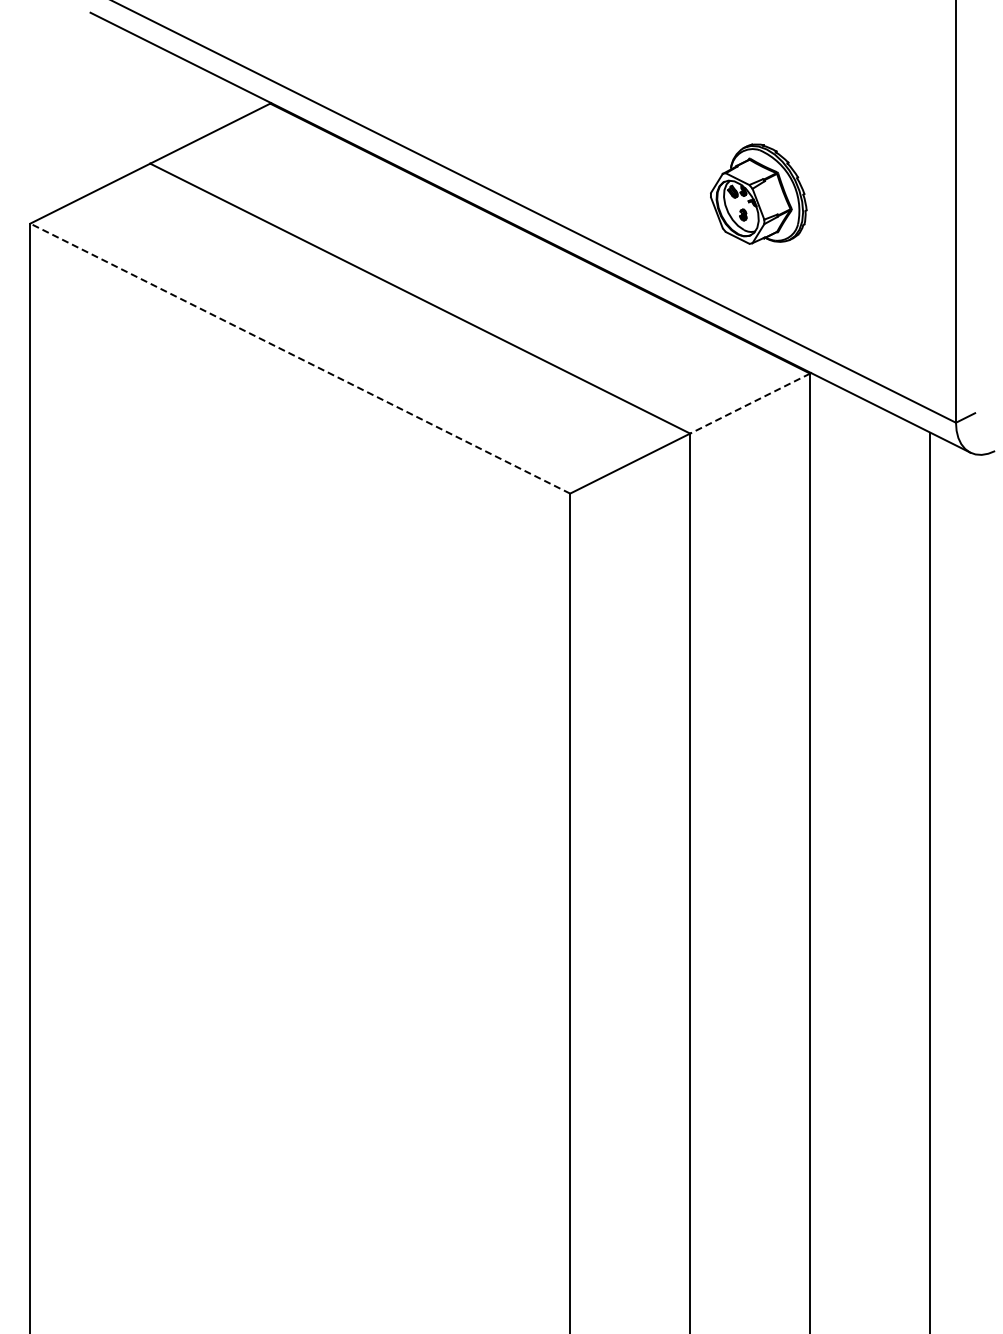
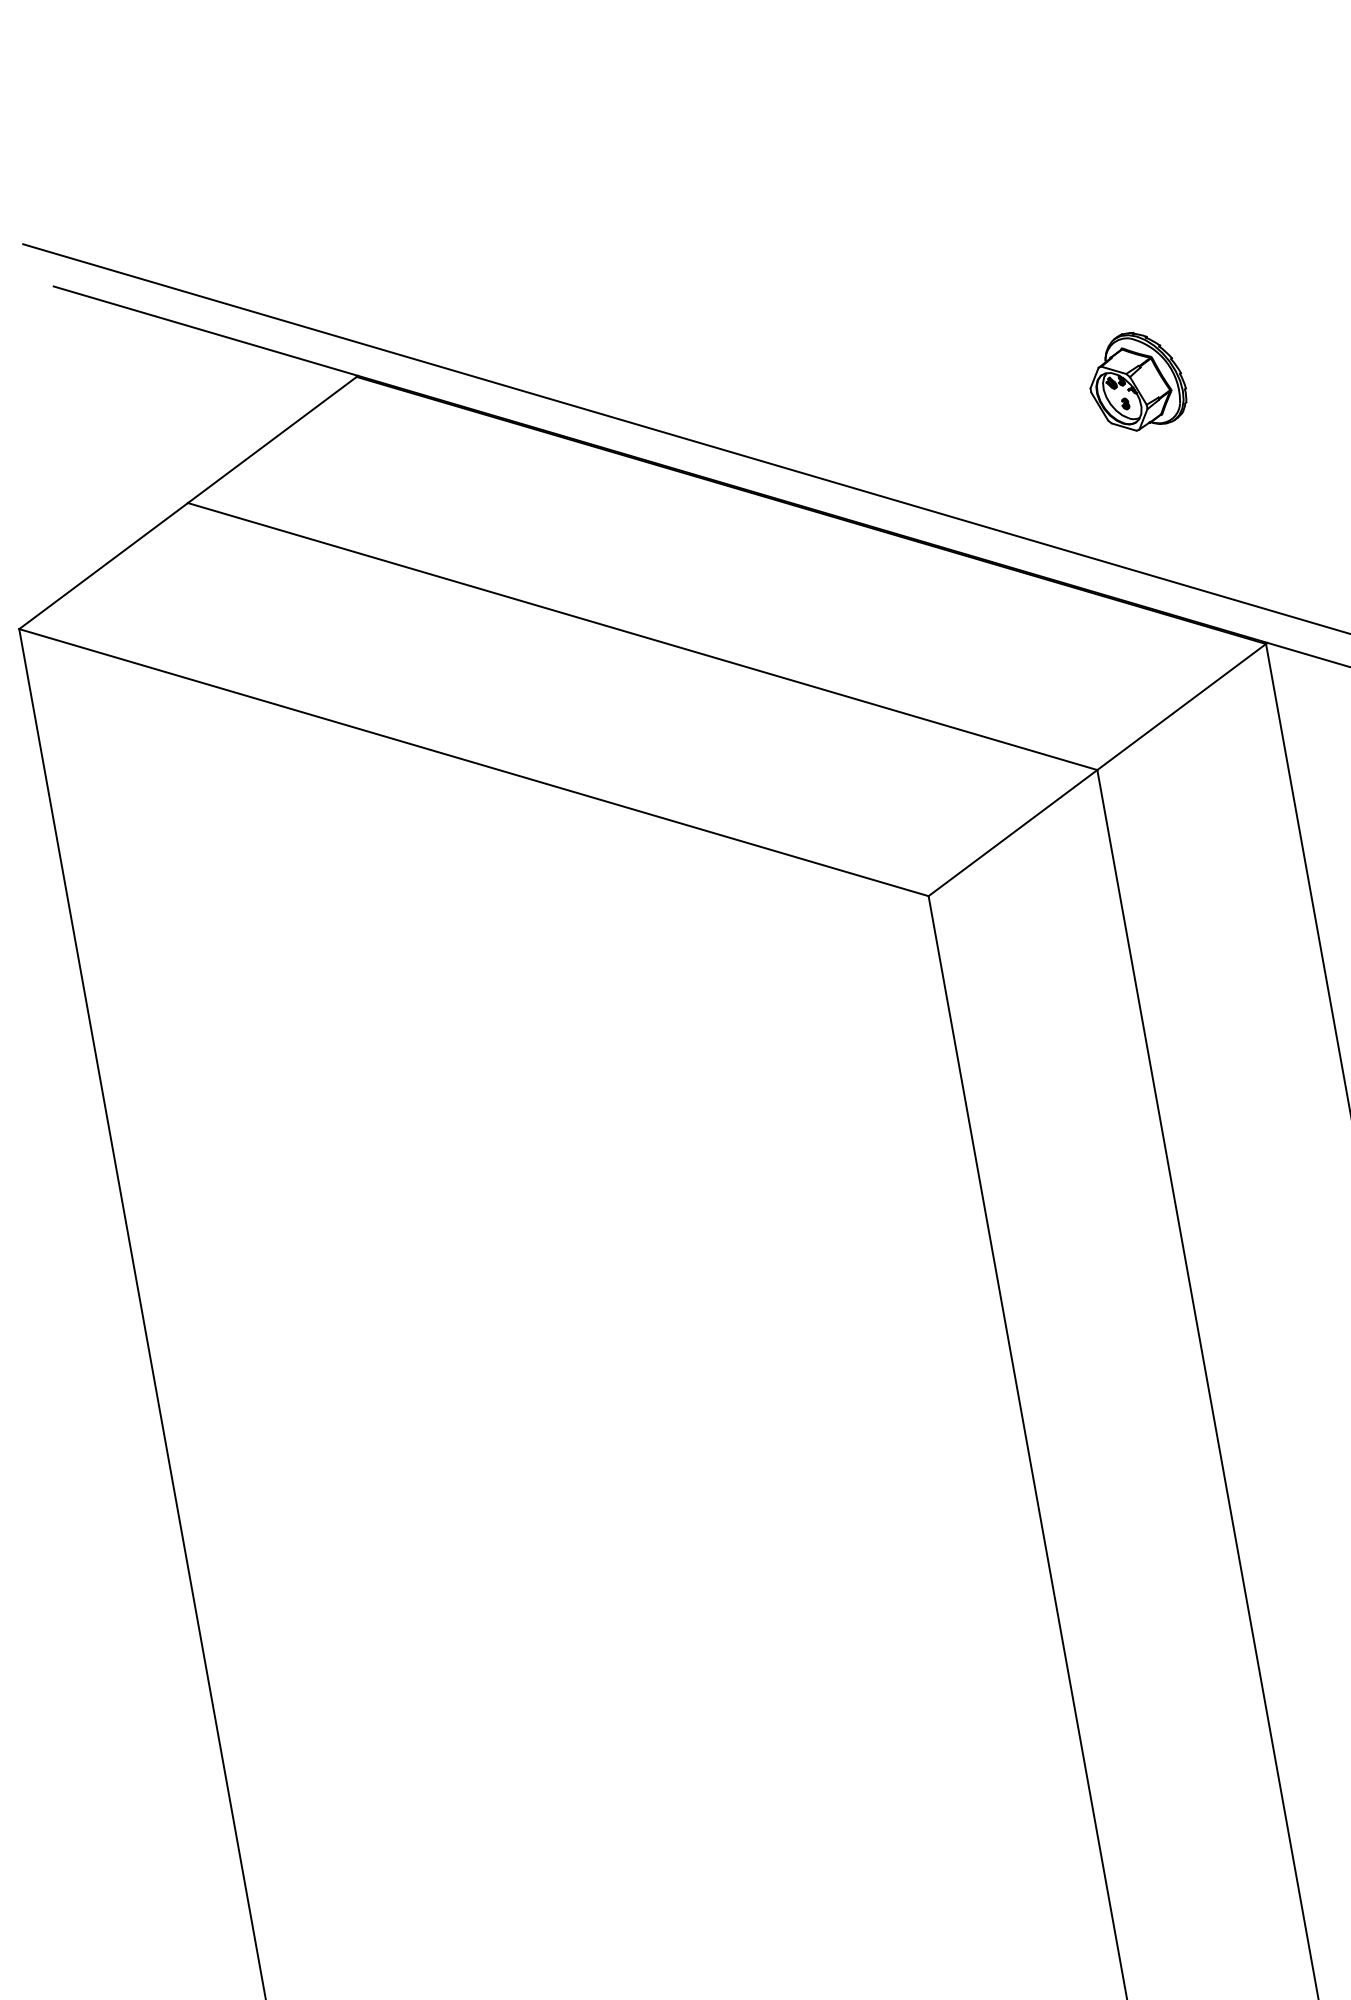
part: (758, 194) -> (1136, 381), size x0.62
line: (300, 358) -> (474, 762), dashed -> solid
line: (749, 403) -> (1180, 707), dashed -> solid

